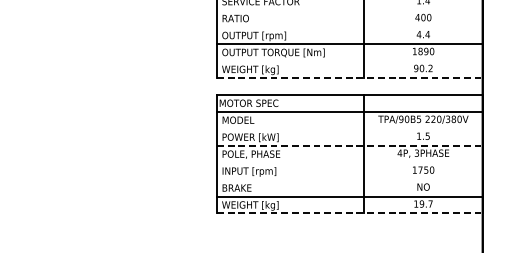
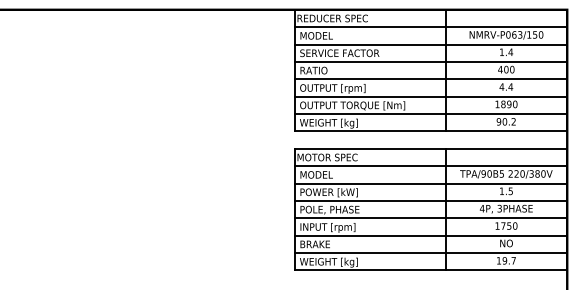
line: (349, 9) -> (430, 61), added
line: (349, 27) -> (430, 79), added
line: (349, 61) -> (430, 114), added
line: (350, 77) -> (431, 131), dashed -> solid
line: (349, 128) -> (430, 183), added
line: (350, 145) -> (431, 200), dashed -> solid
line: (349, 162) -> (430, 218), added
line: (349, 179) -> (430, 235), added
line: (350, 213) -> (431, 270), dashed -> solid

